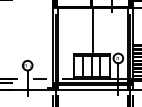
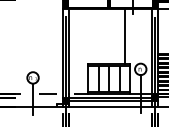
line: (92, 30) -> (124, 36), moved

